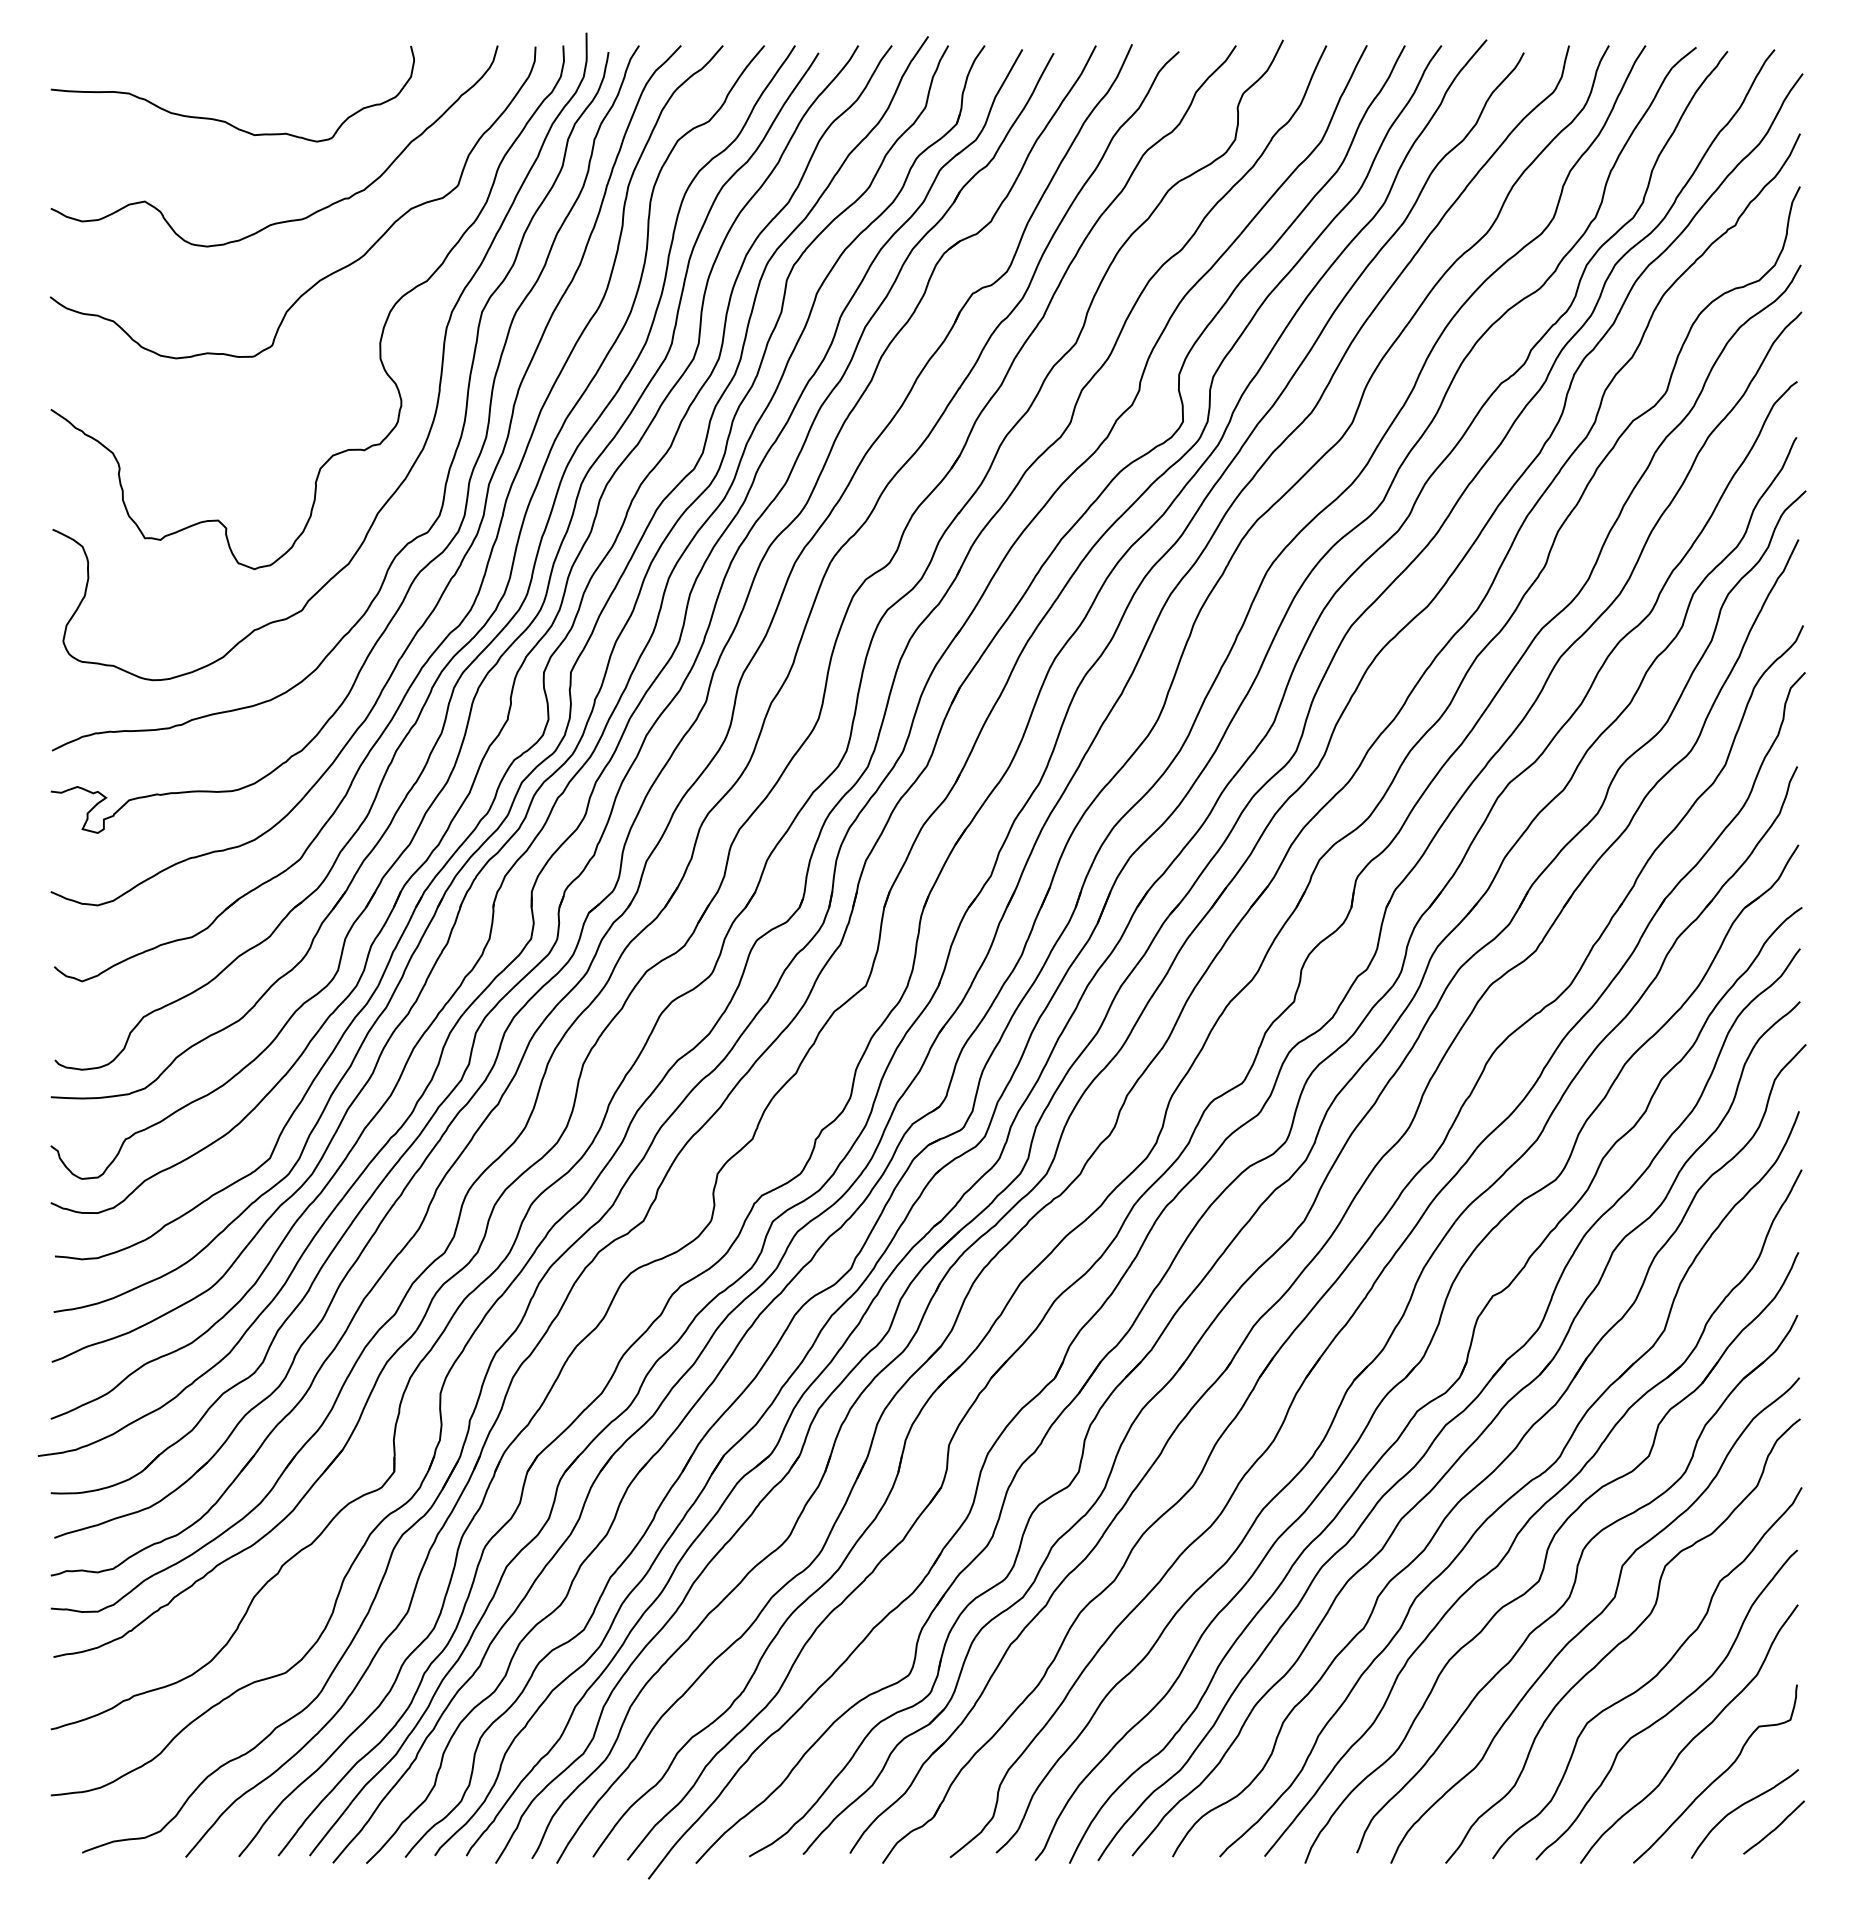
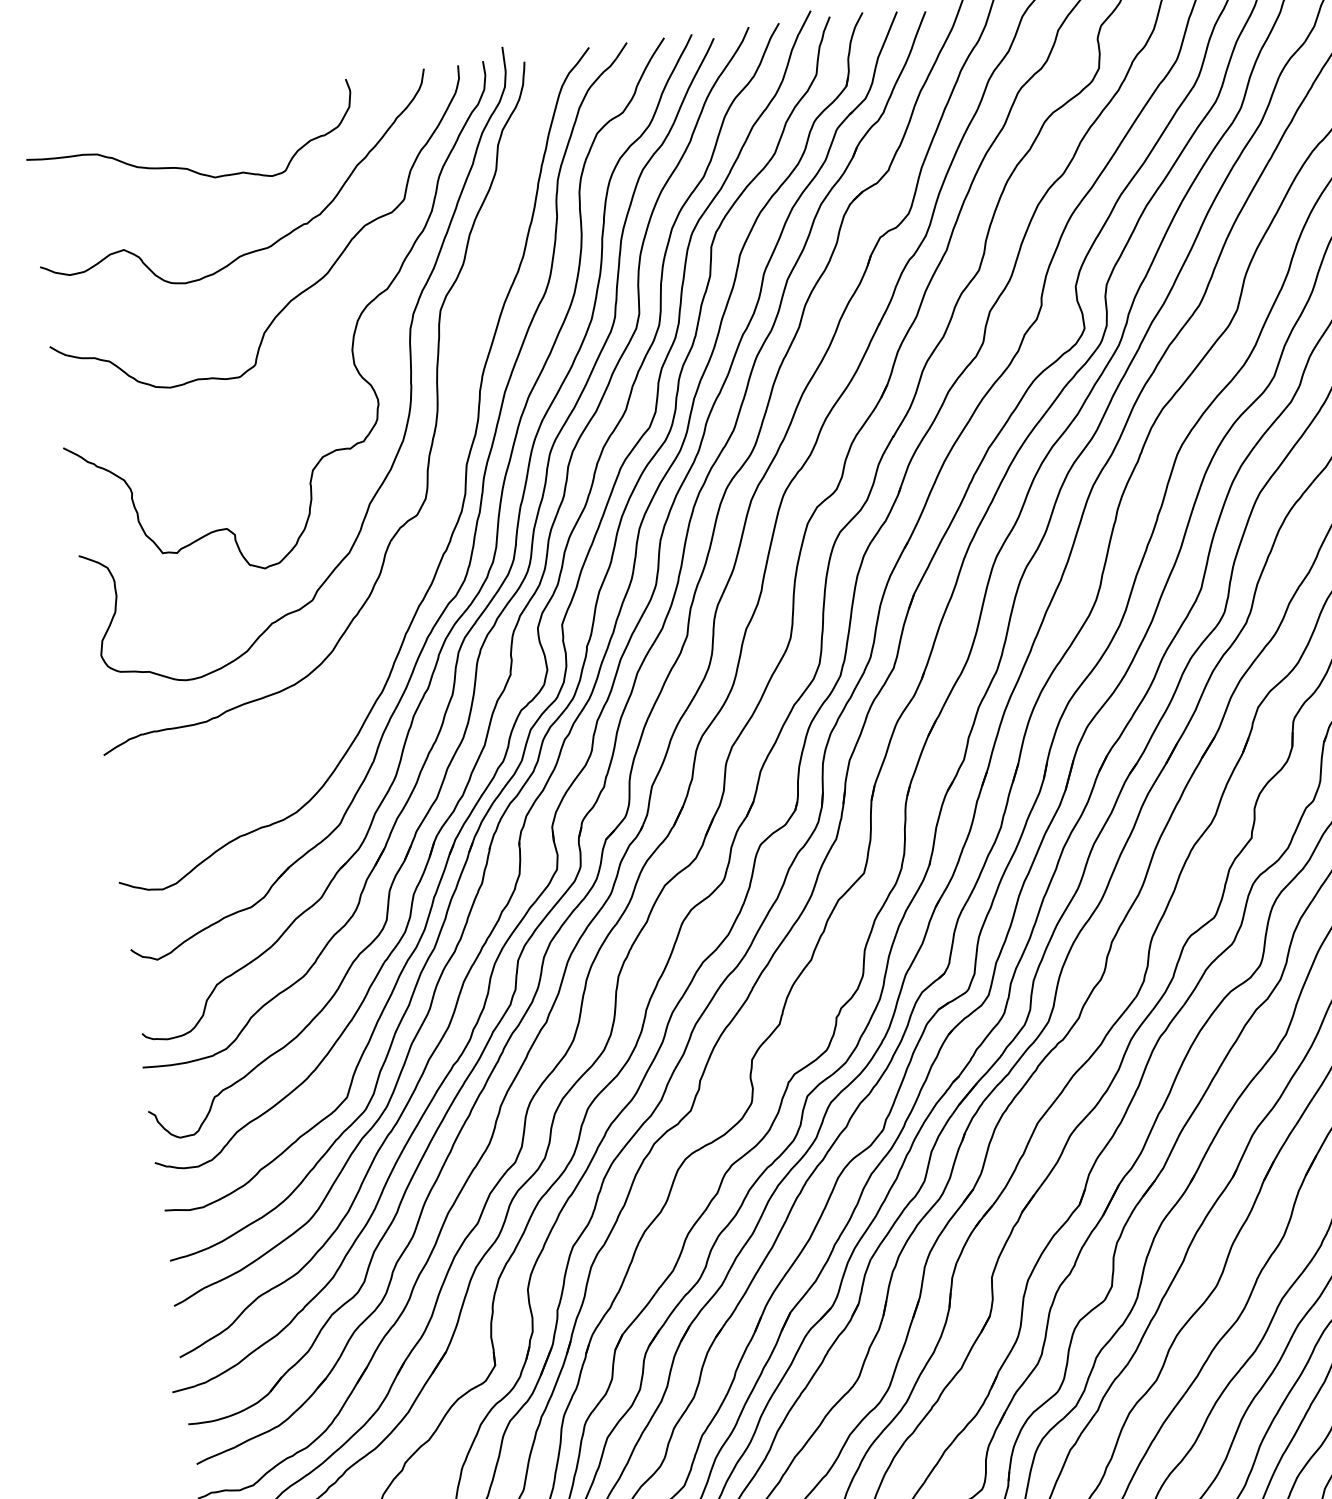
curve: (468, 480) -> (447, 463), removed

